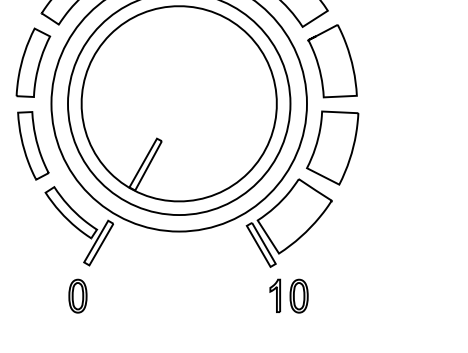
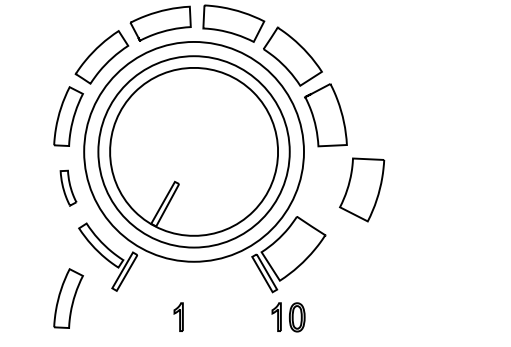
part: (33, 146) -> (68, 188), size x0.6
part: (333, 147) -> (362, 189), moved
part: (33, 274) -> (68, 298), added
part: (161, 295) -> (178, 316), added
part: (77, 296) -> (106, 317), removed

